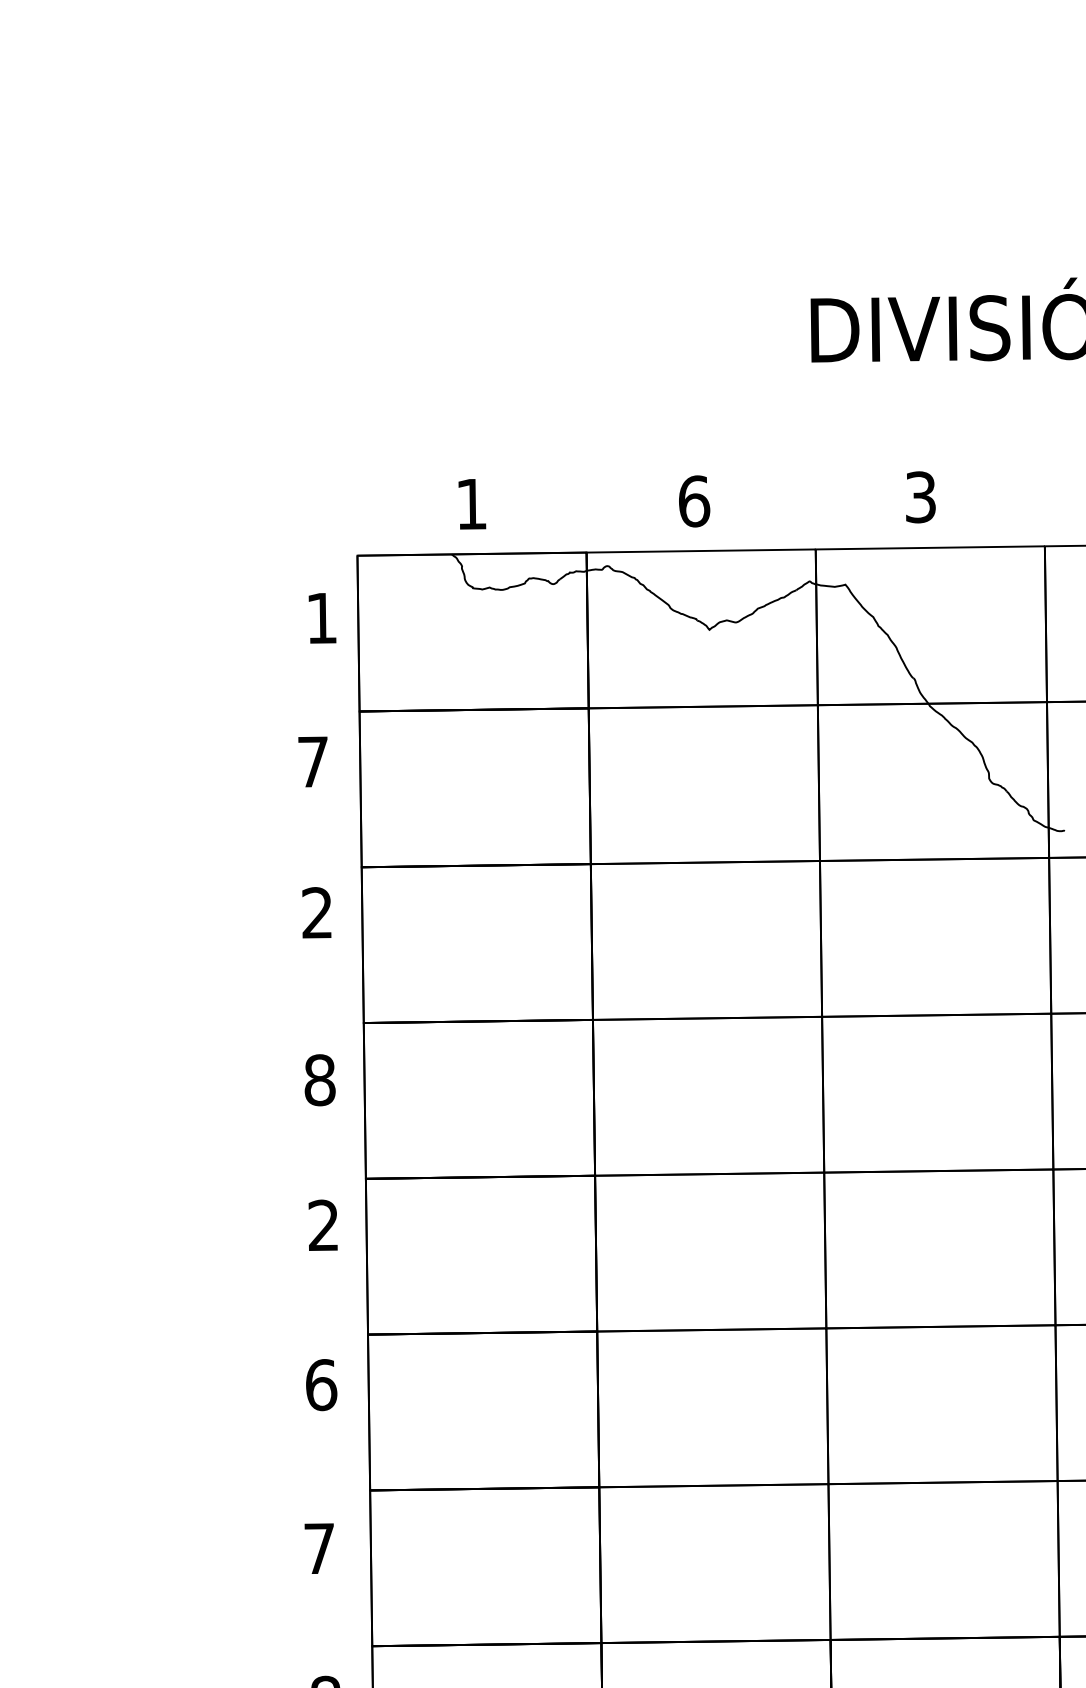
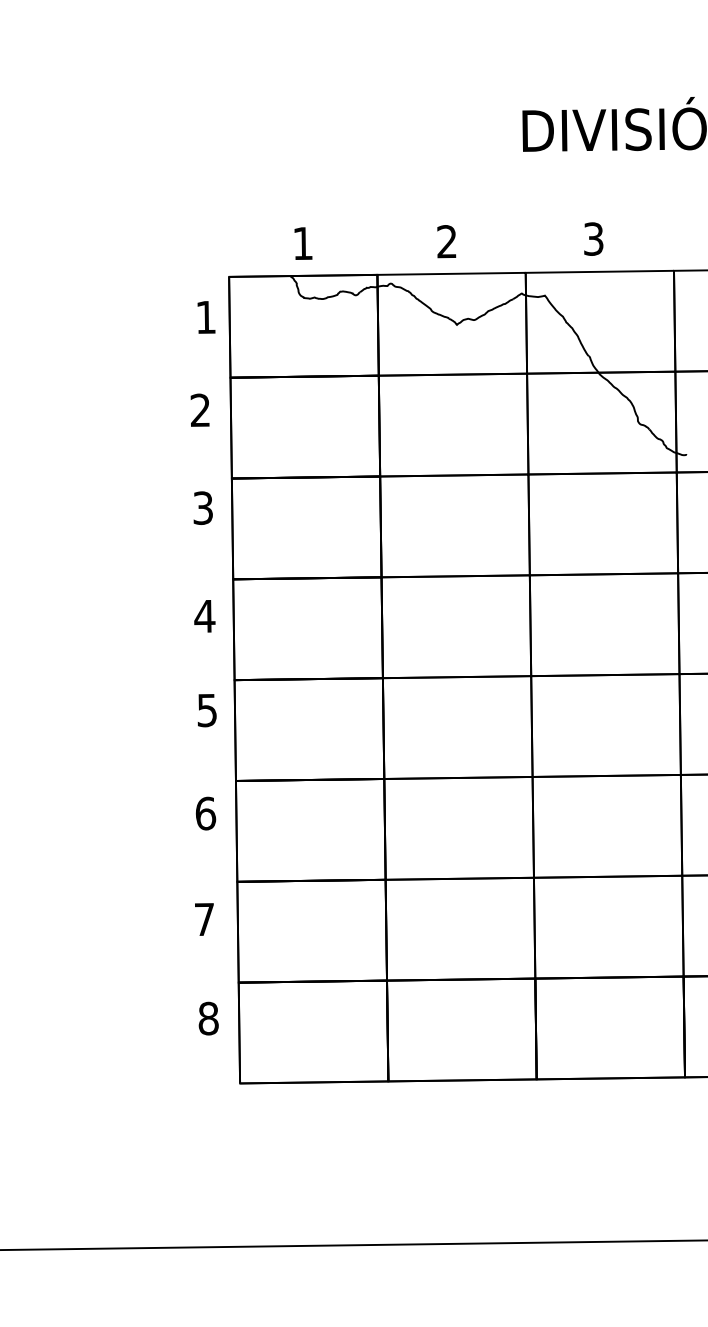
text: (694, 500) -> (447, 241), 6 -> 2
text: (311, 760) -> (199, 409), 7 -> 2
text: (316, 913) -> (202, 508), 2 -> 3
text: (319, 1080) -> (204, 616), 8 -> 4
text: (322, 1225) -> (206, 710), 2 -> 5

